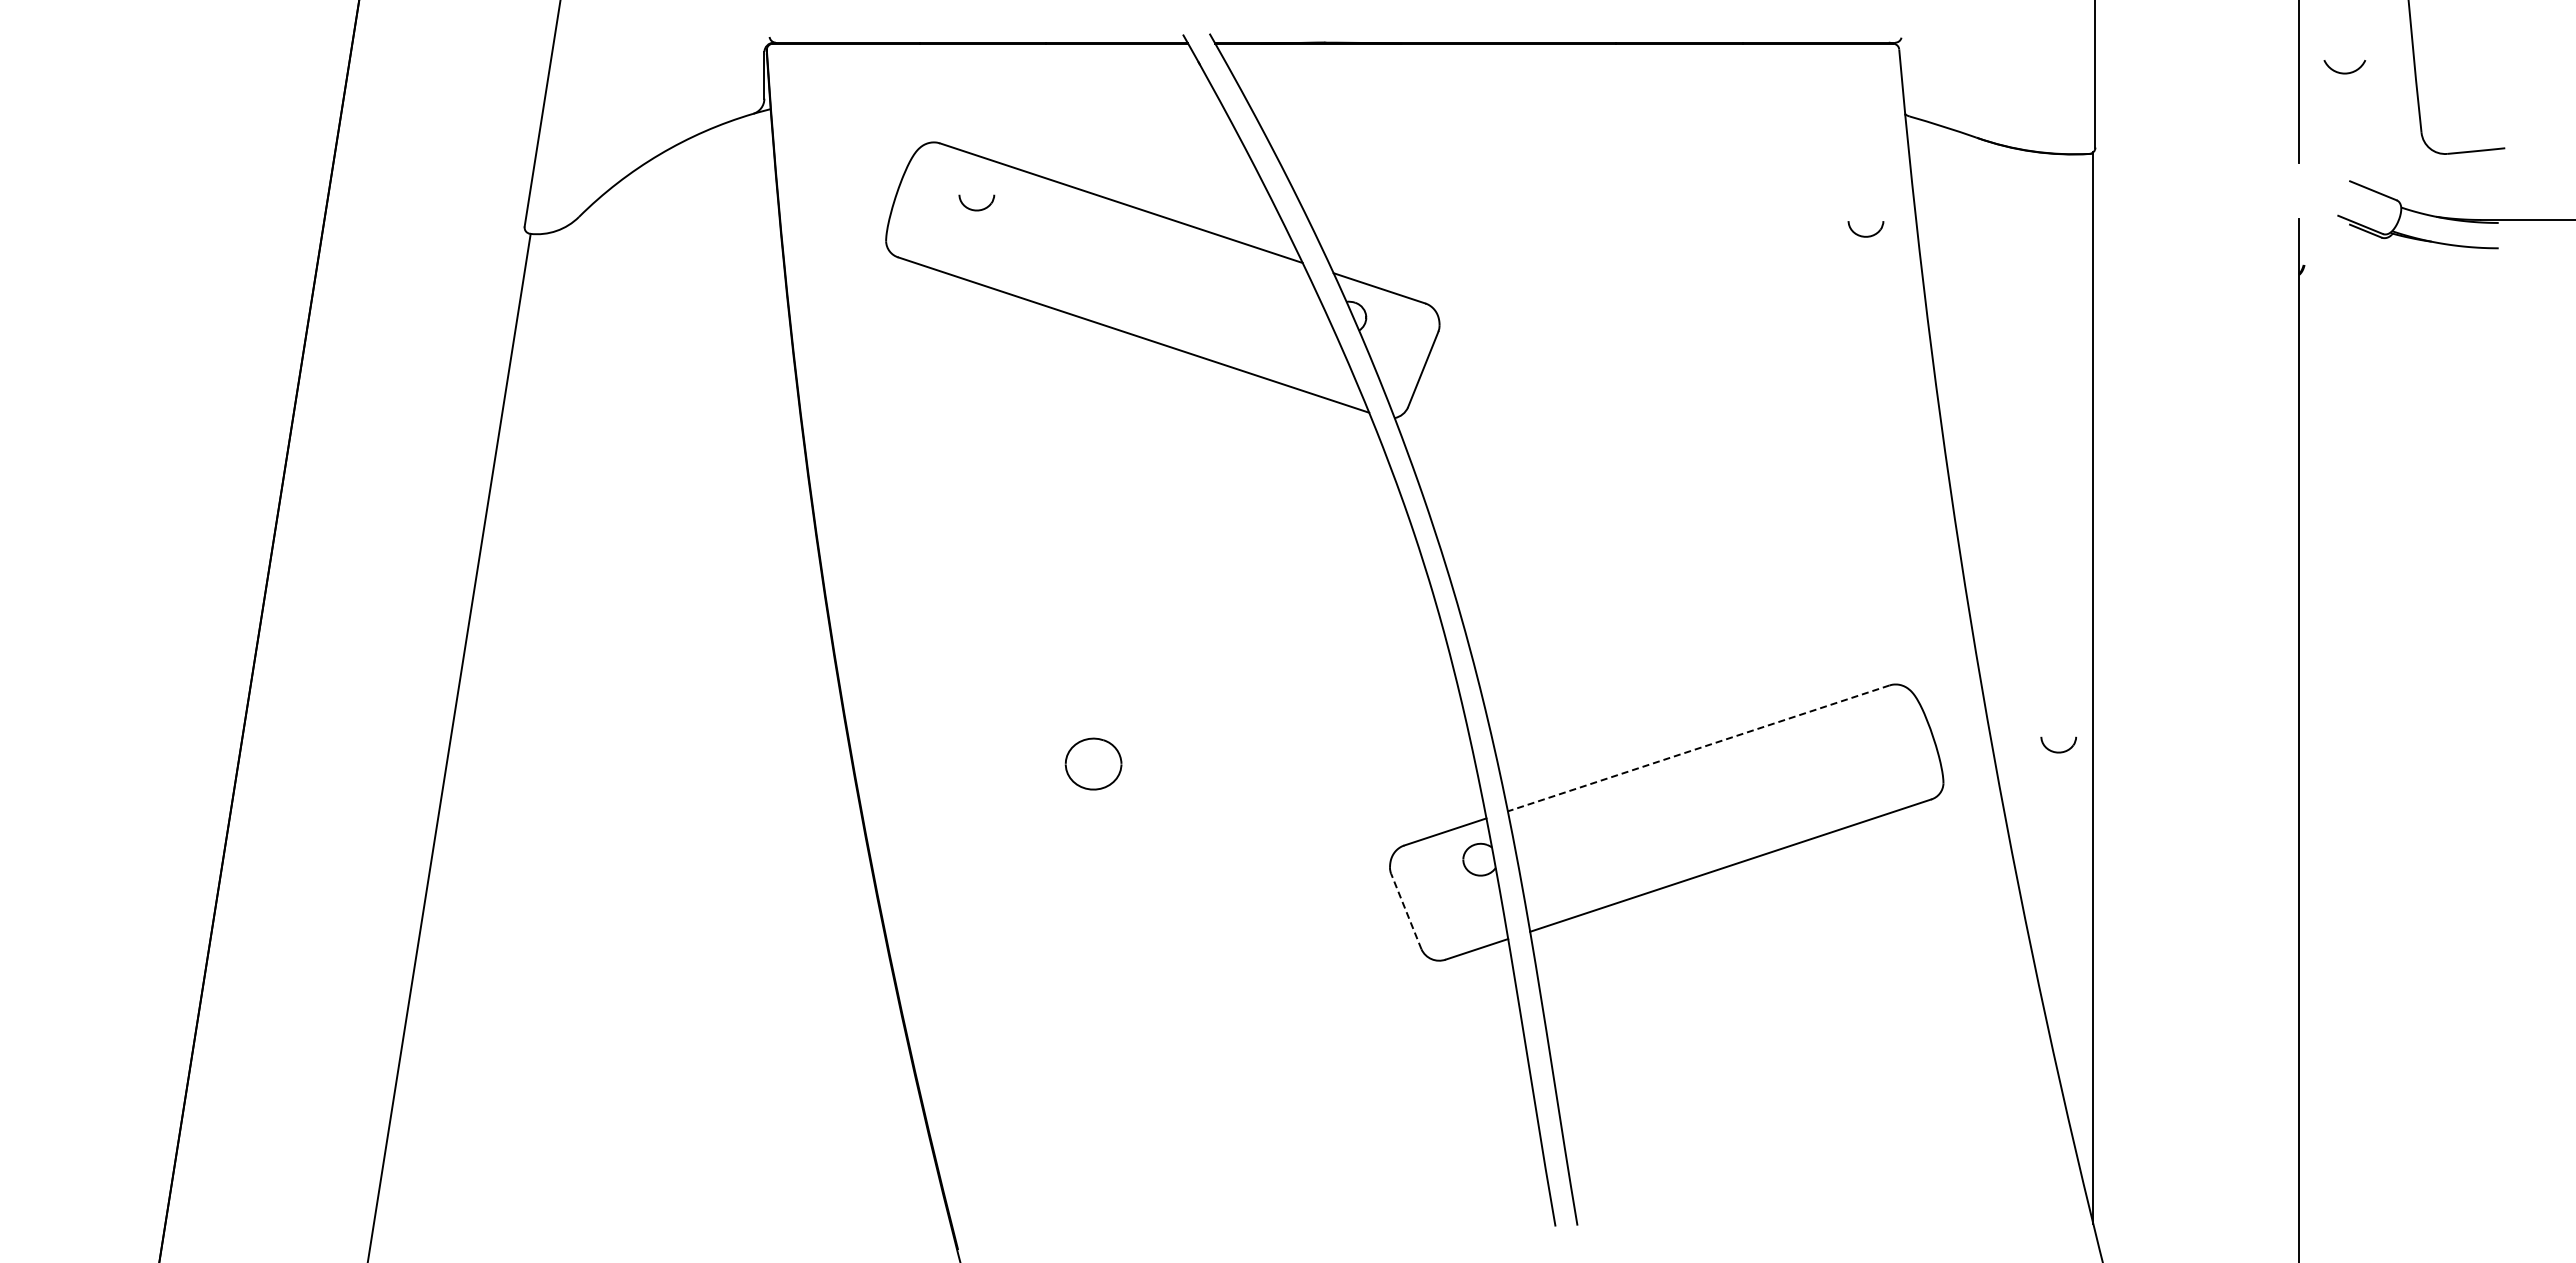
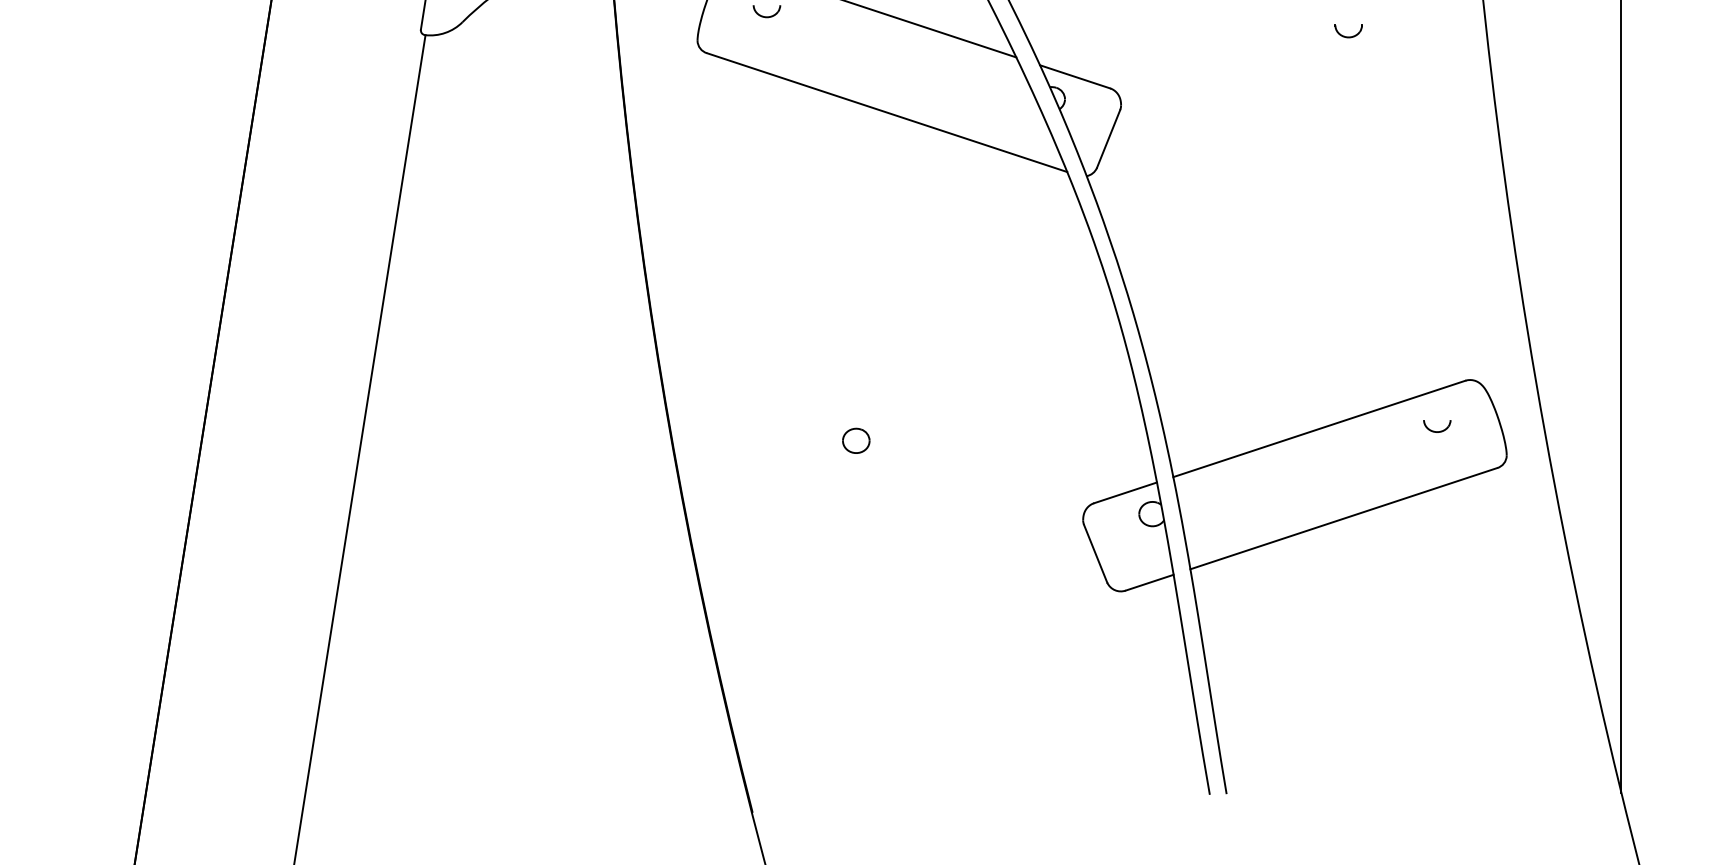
part: (1865, 229) -> (1348, 31), moved
line: (1698, 748) -> (1319, 429), dashed -> solid
part: (2058, 751) -> (1437, 431), moved
part: (1093, 763) -> (856, 440), size x0.62
line: (1406, 911) -> (1095, 553), dashed -> solid

